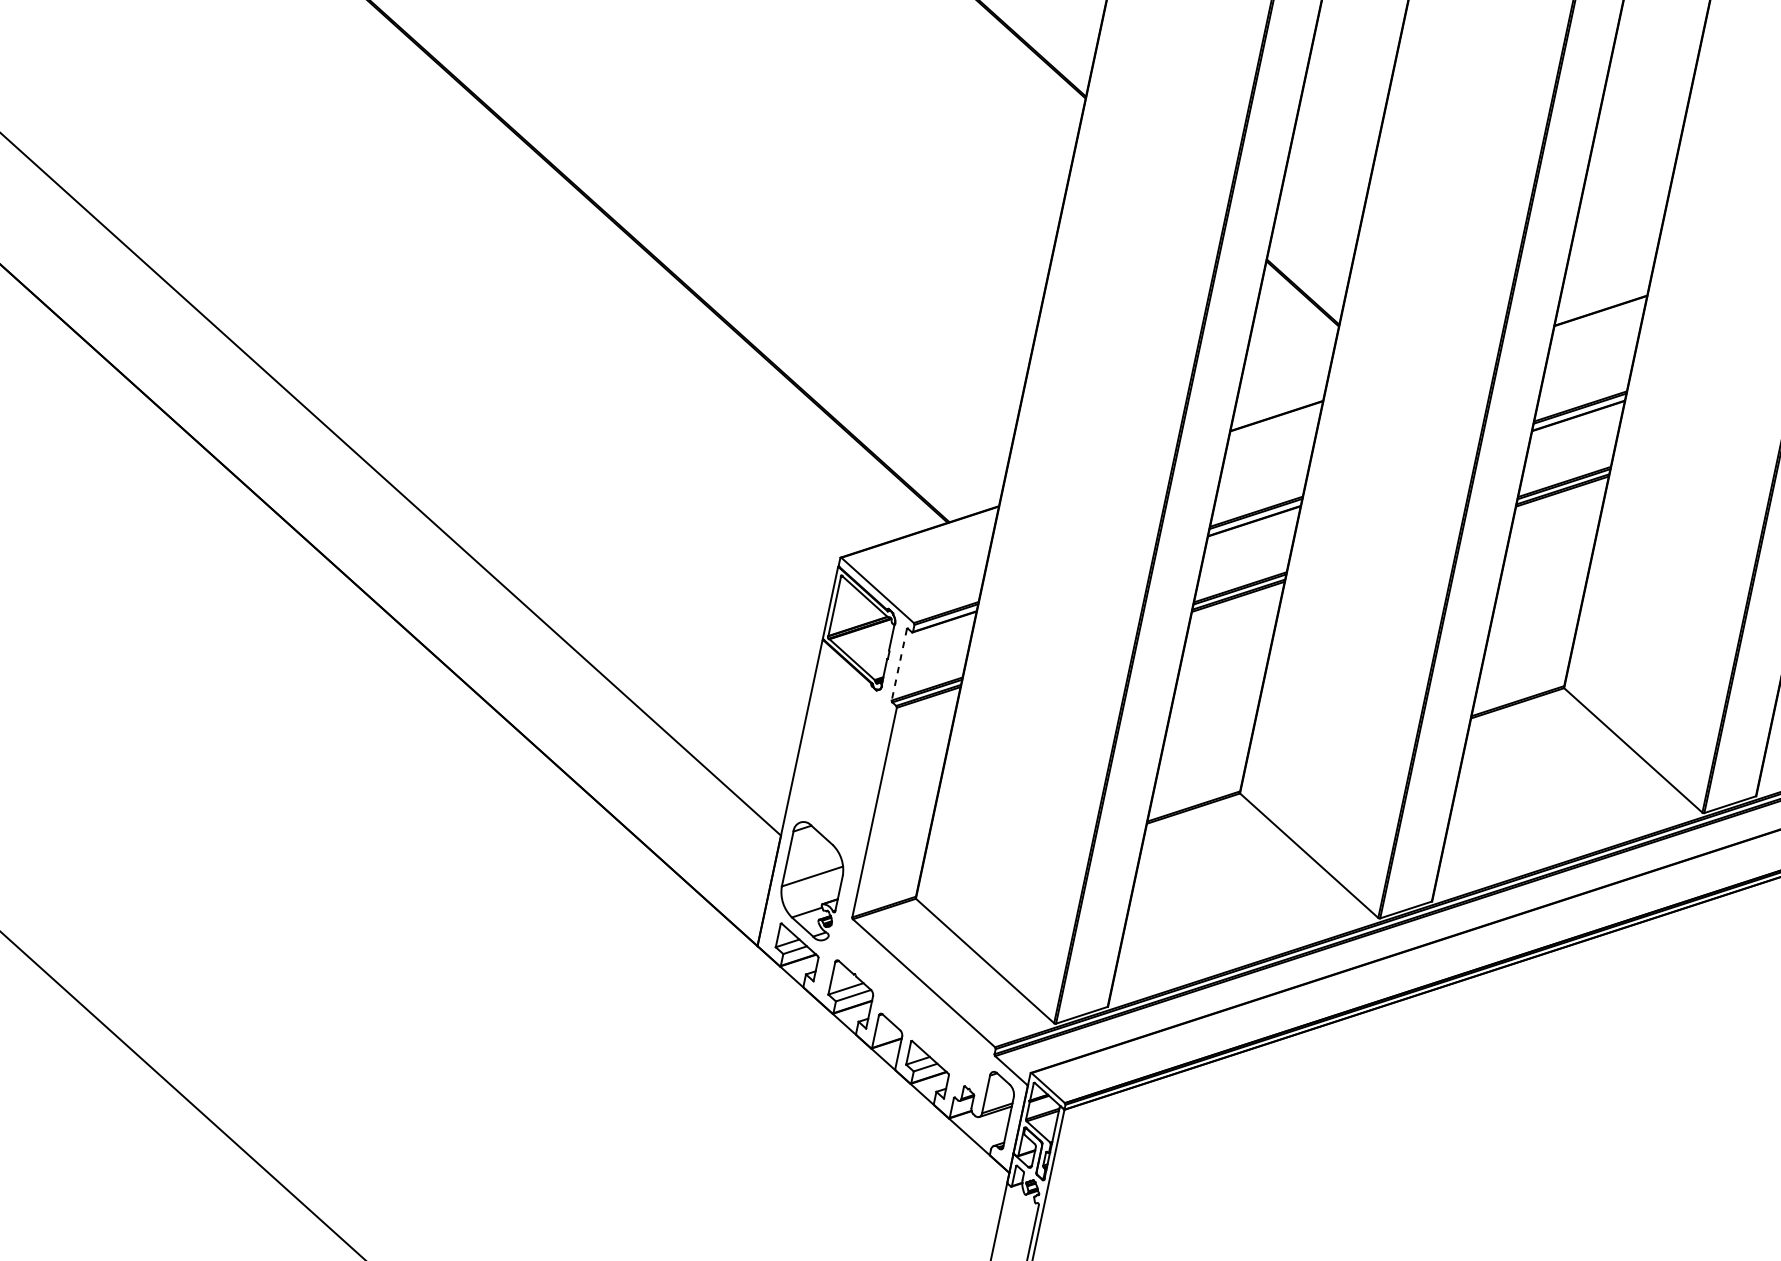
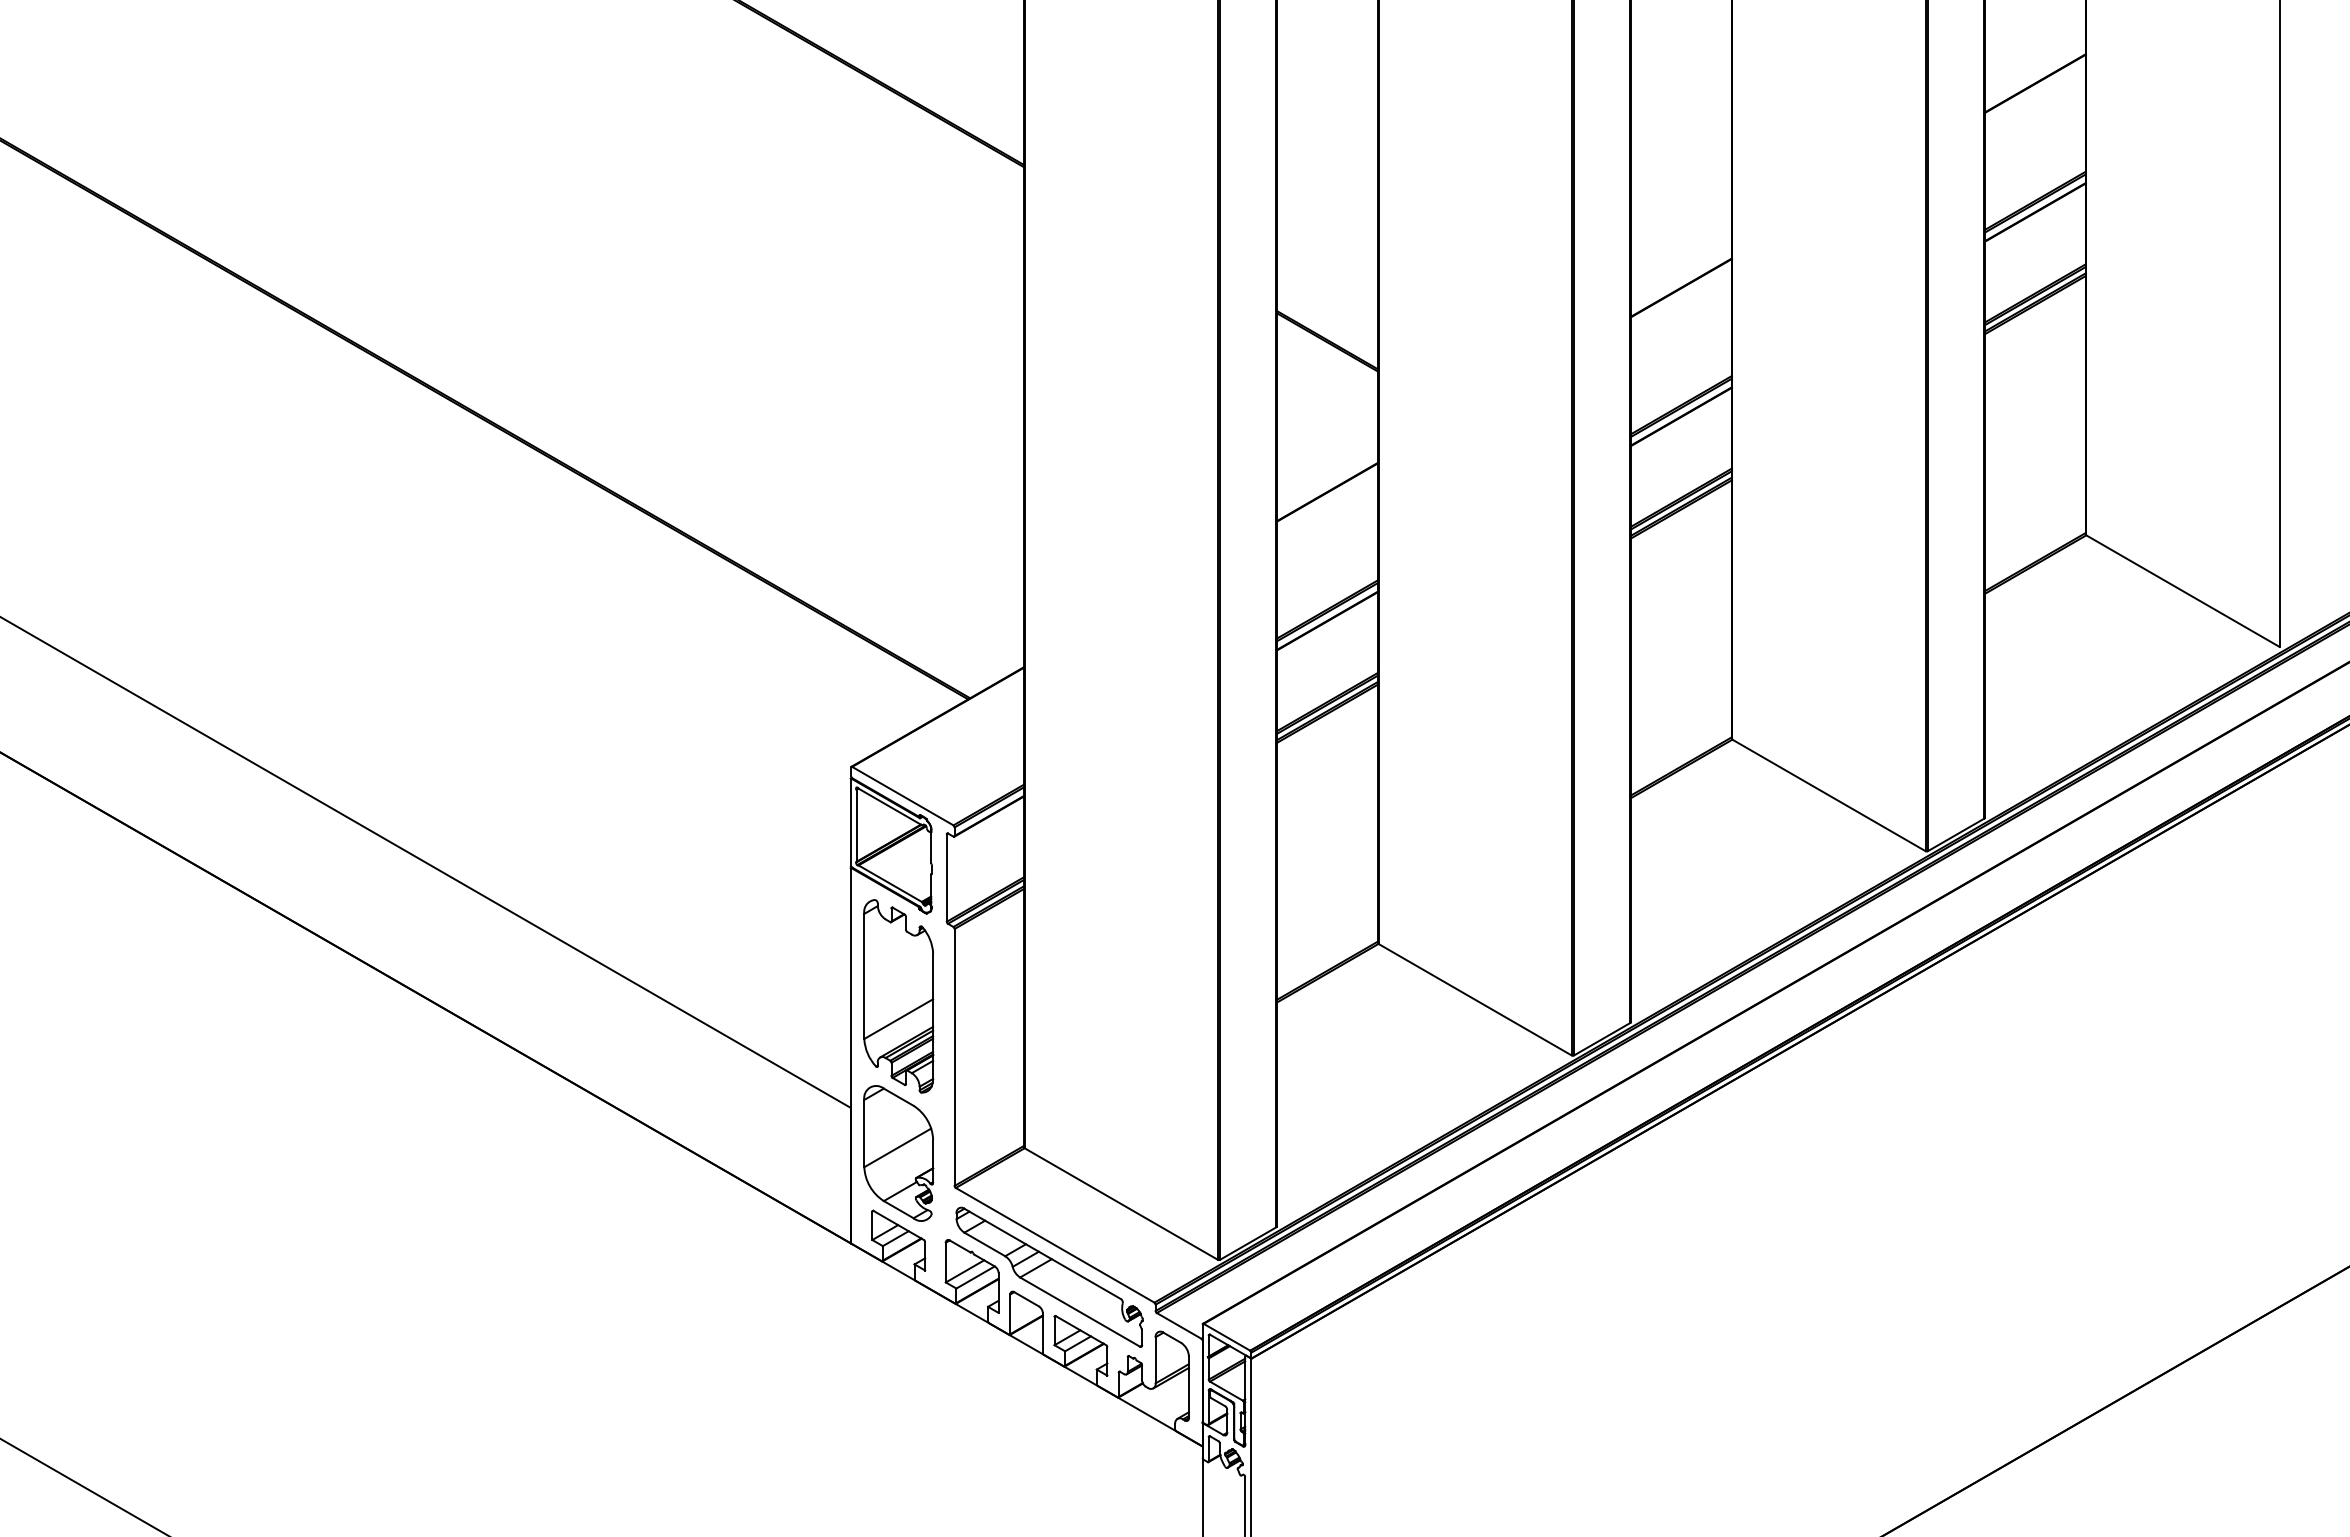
line: (899, 664) -> (946, 877), dashed -> solid
part: (839, 753) -> (898, 996), added
part: (913, 1007) -> (1049, 1276), added

